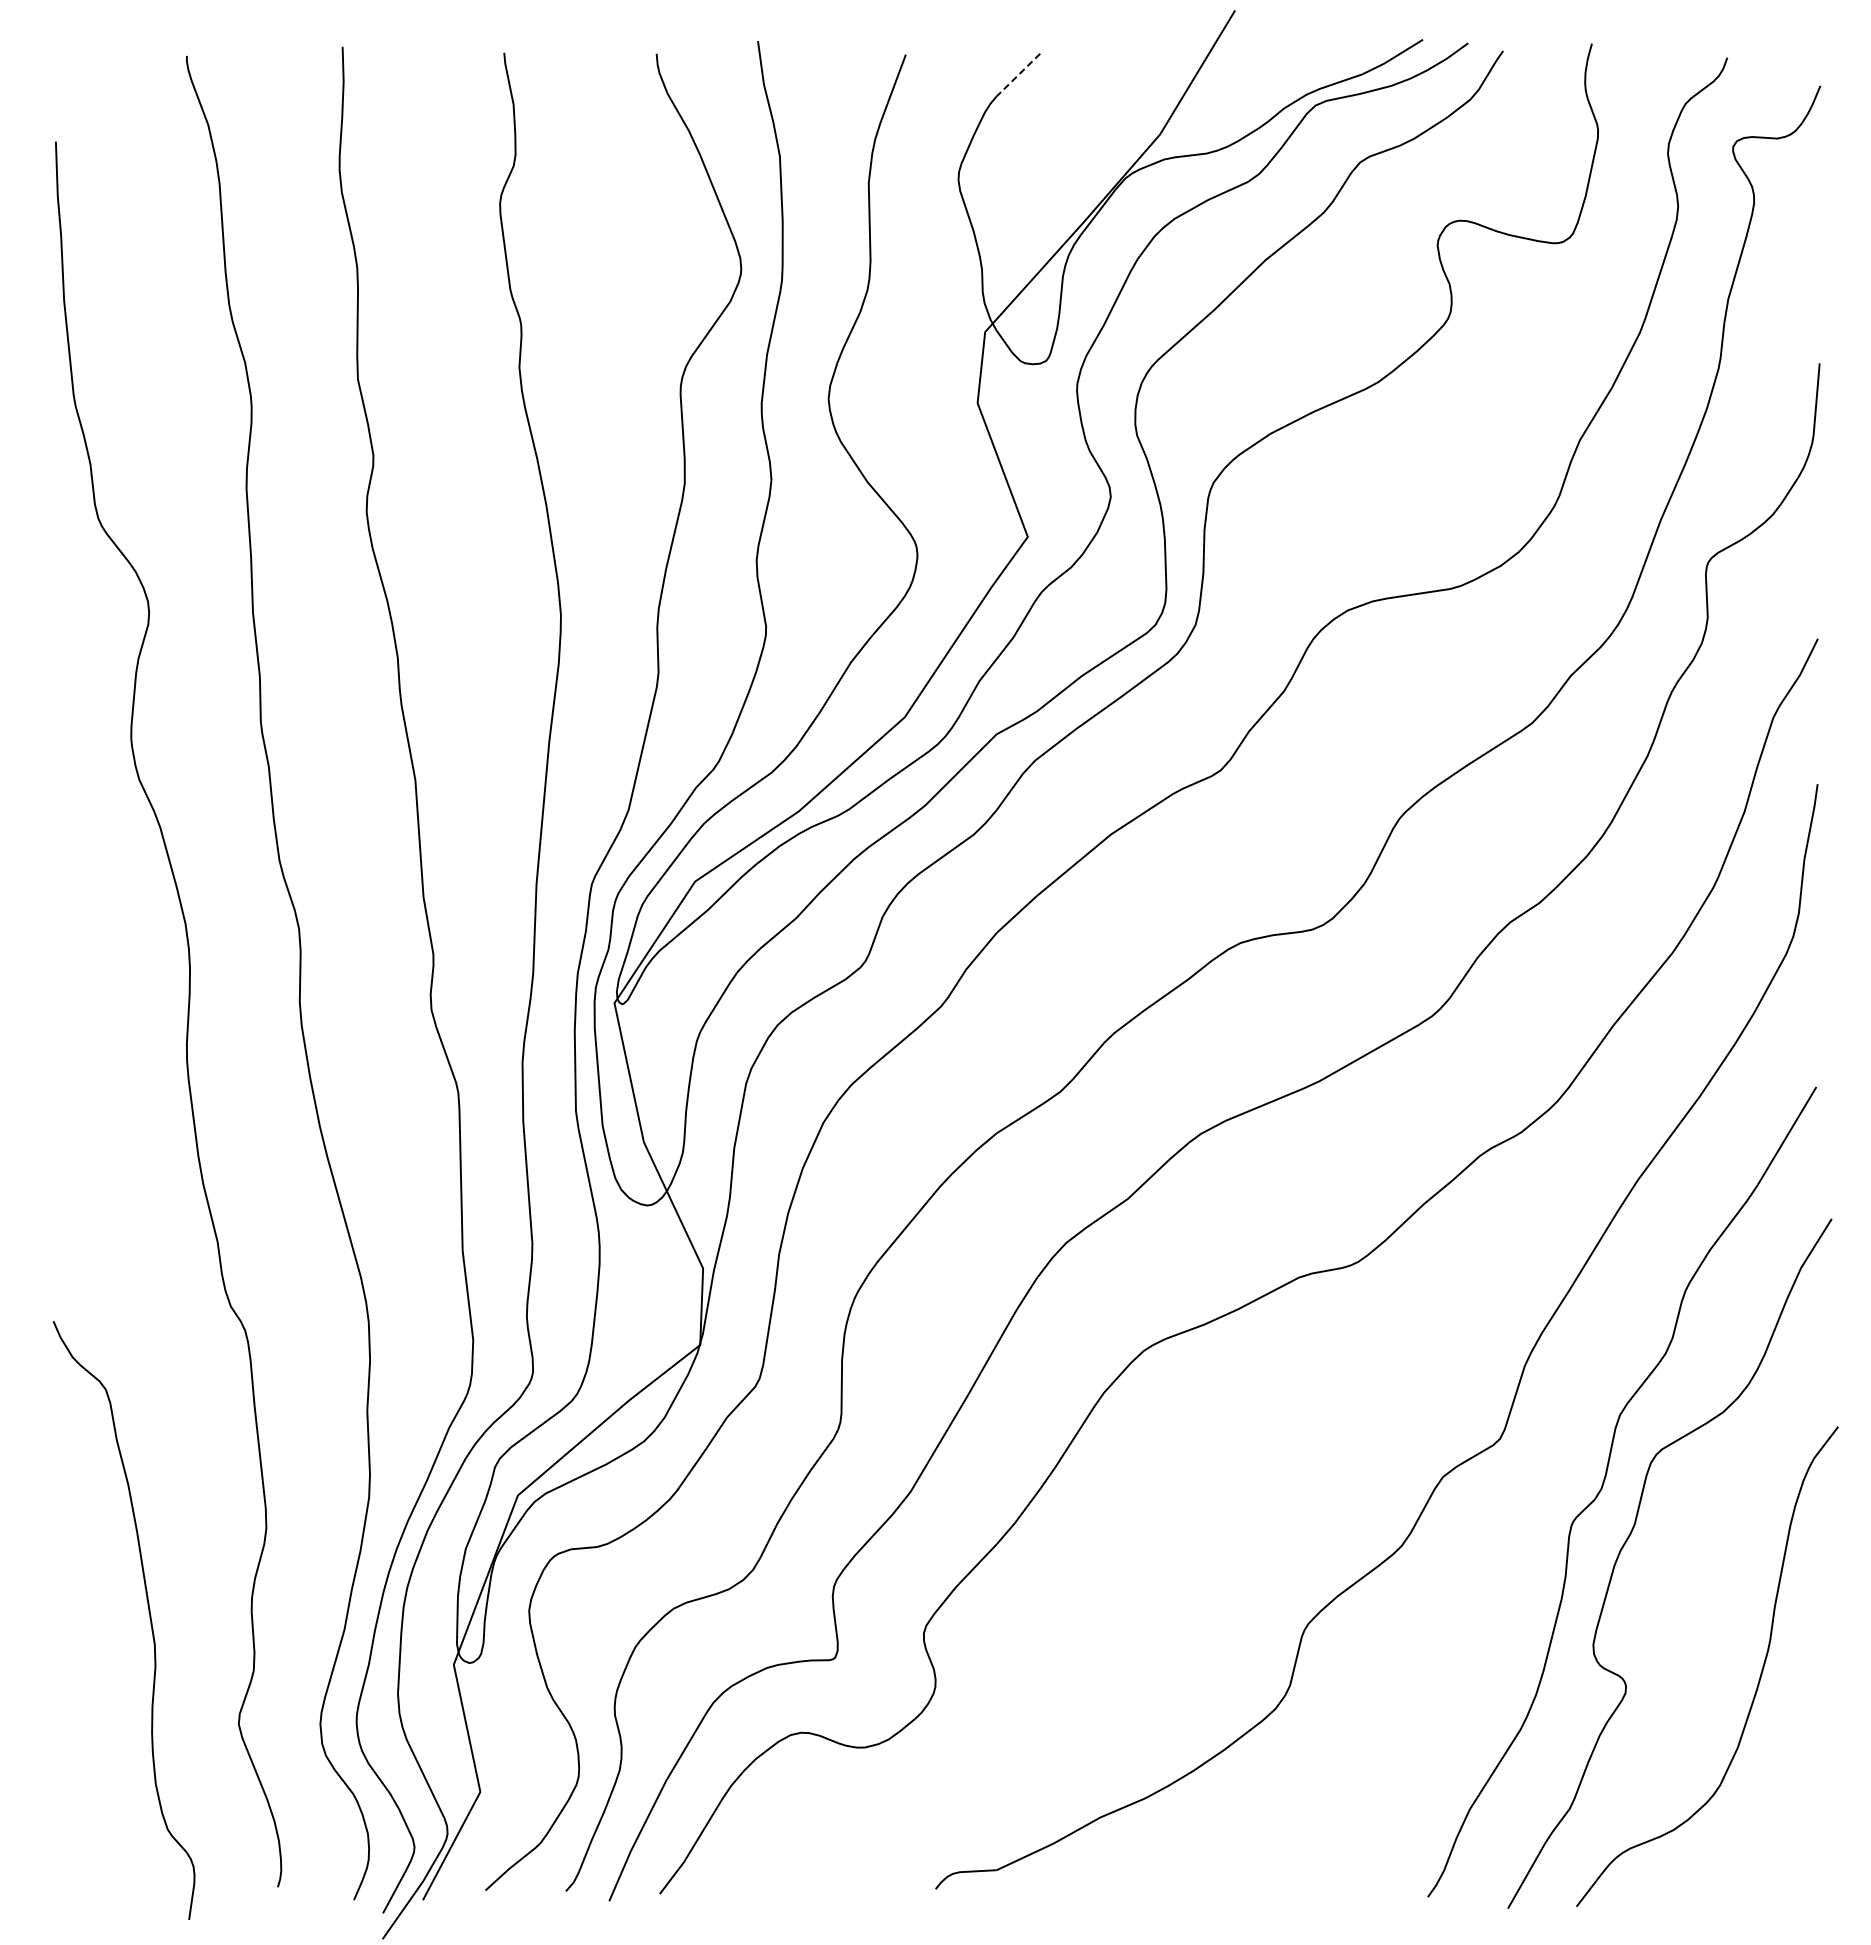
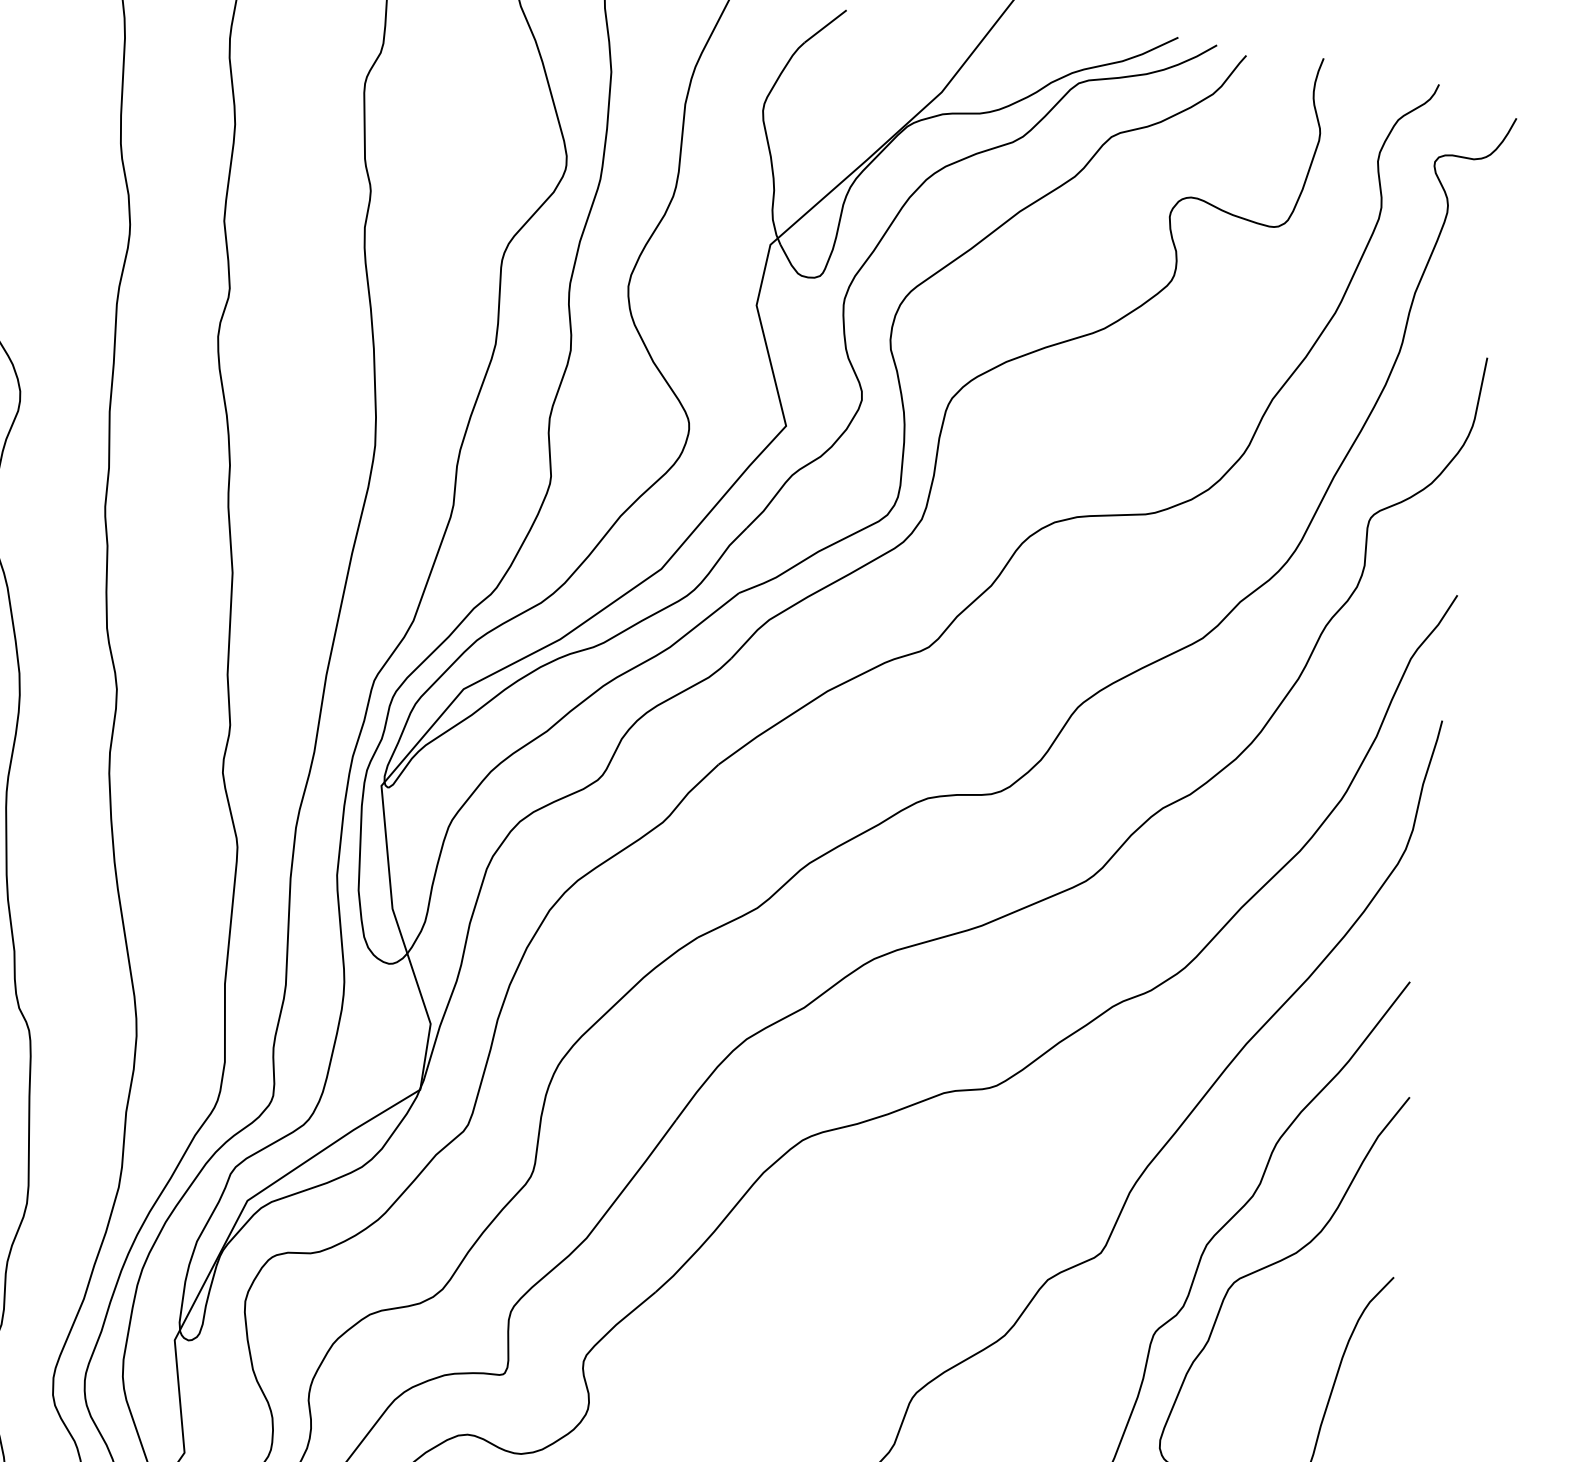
line: (1018, 75) -> (825, 26), dashed -> solid

